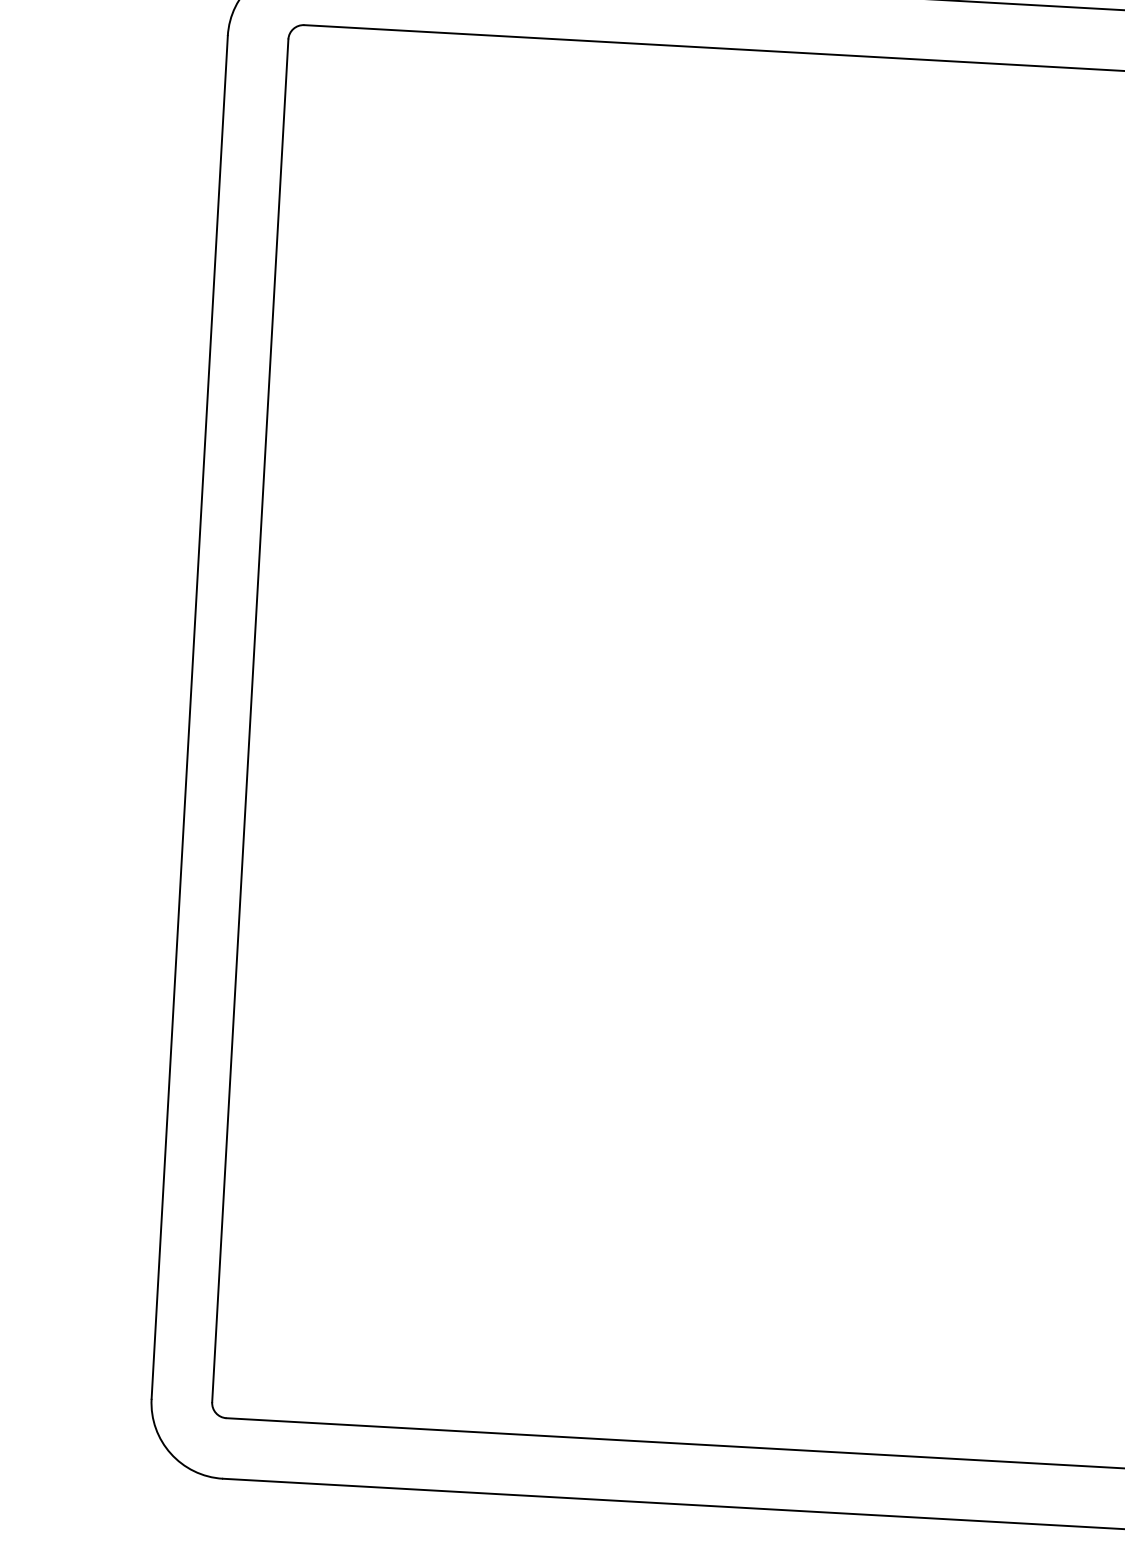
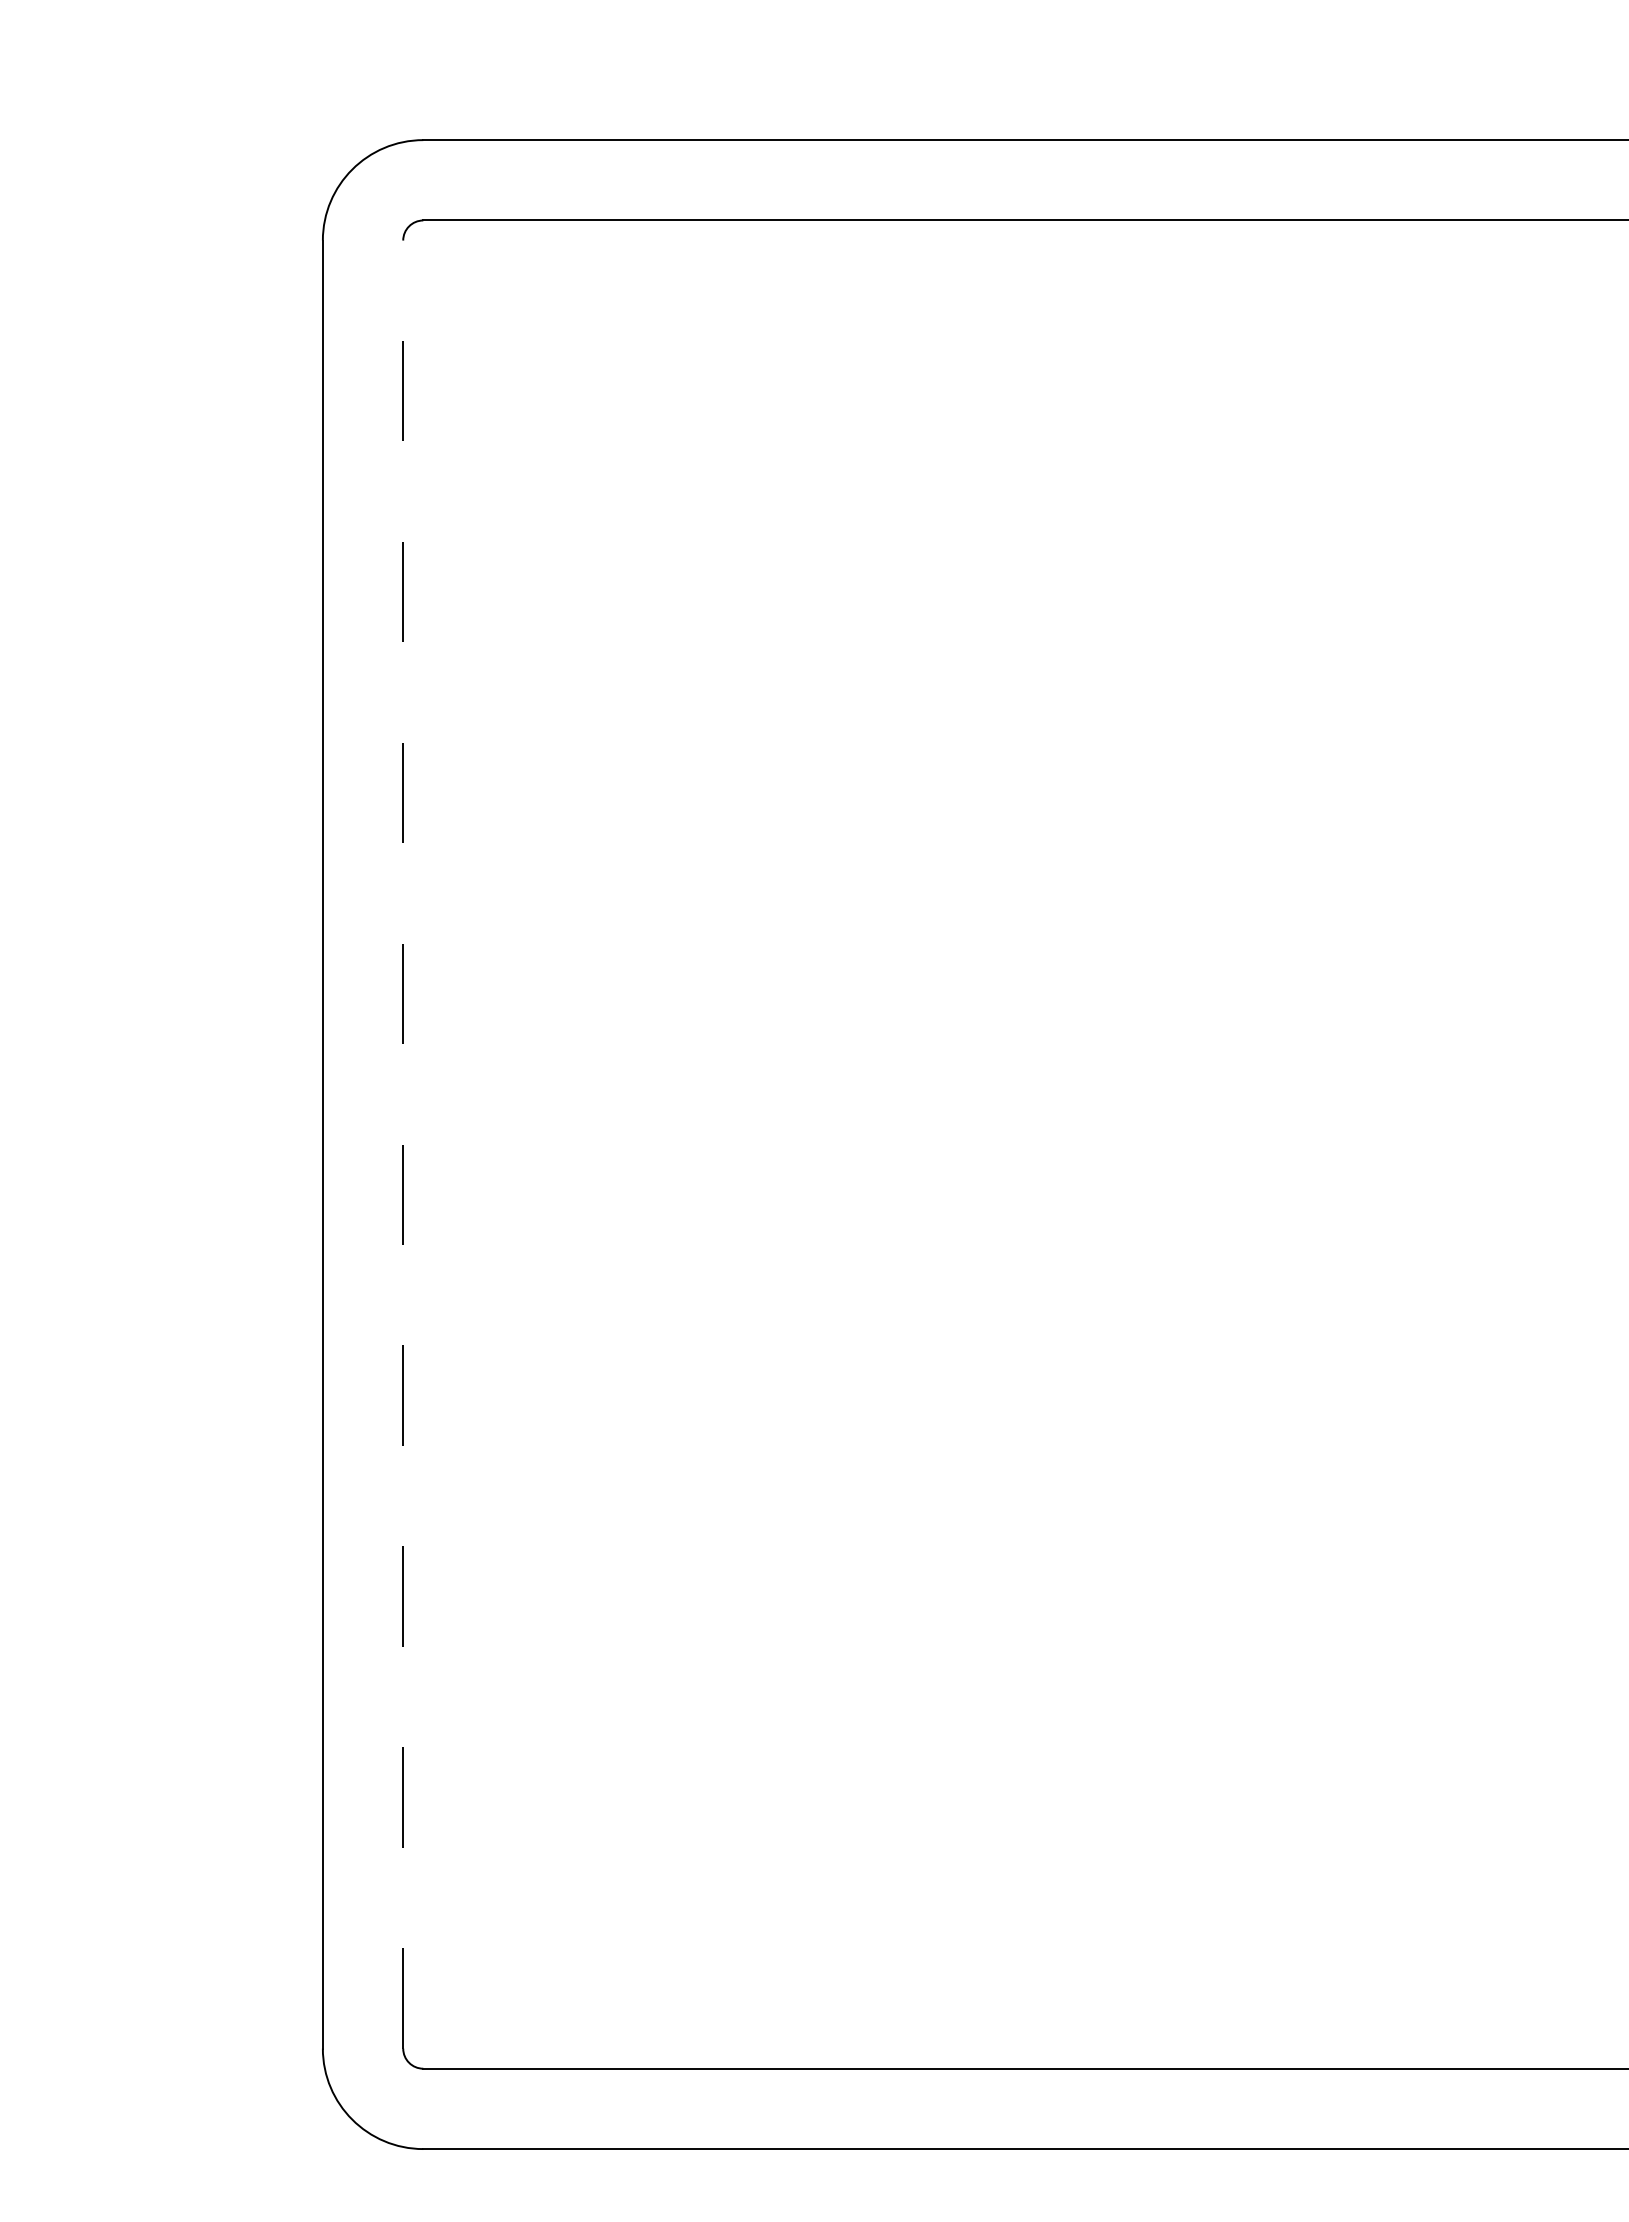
line: (250, 720) -> (403, 1144), solid -> dashed

